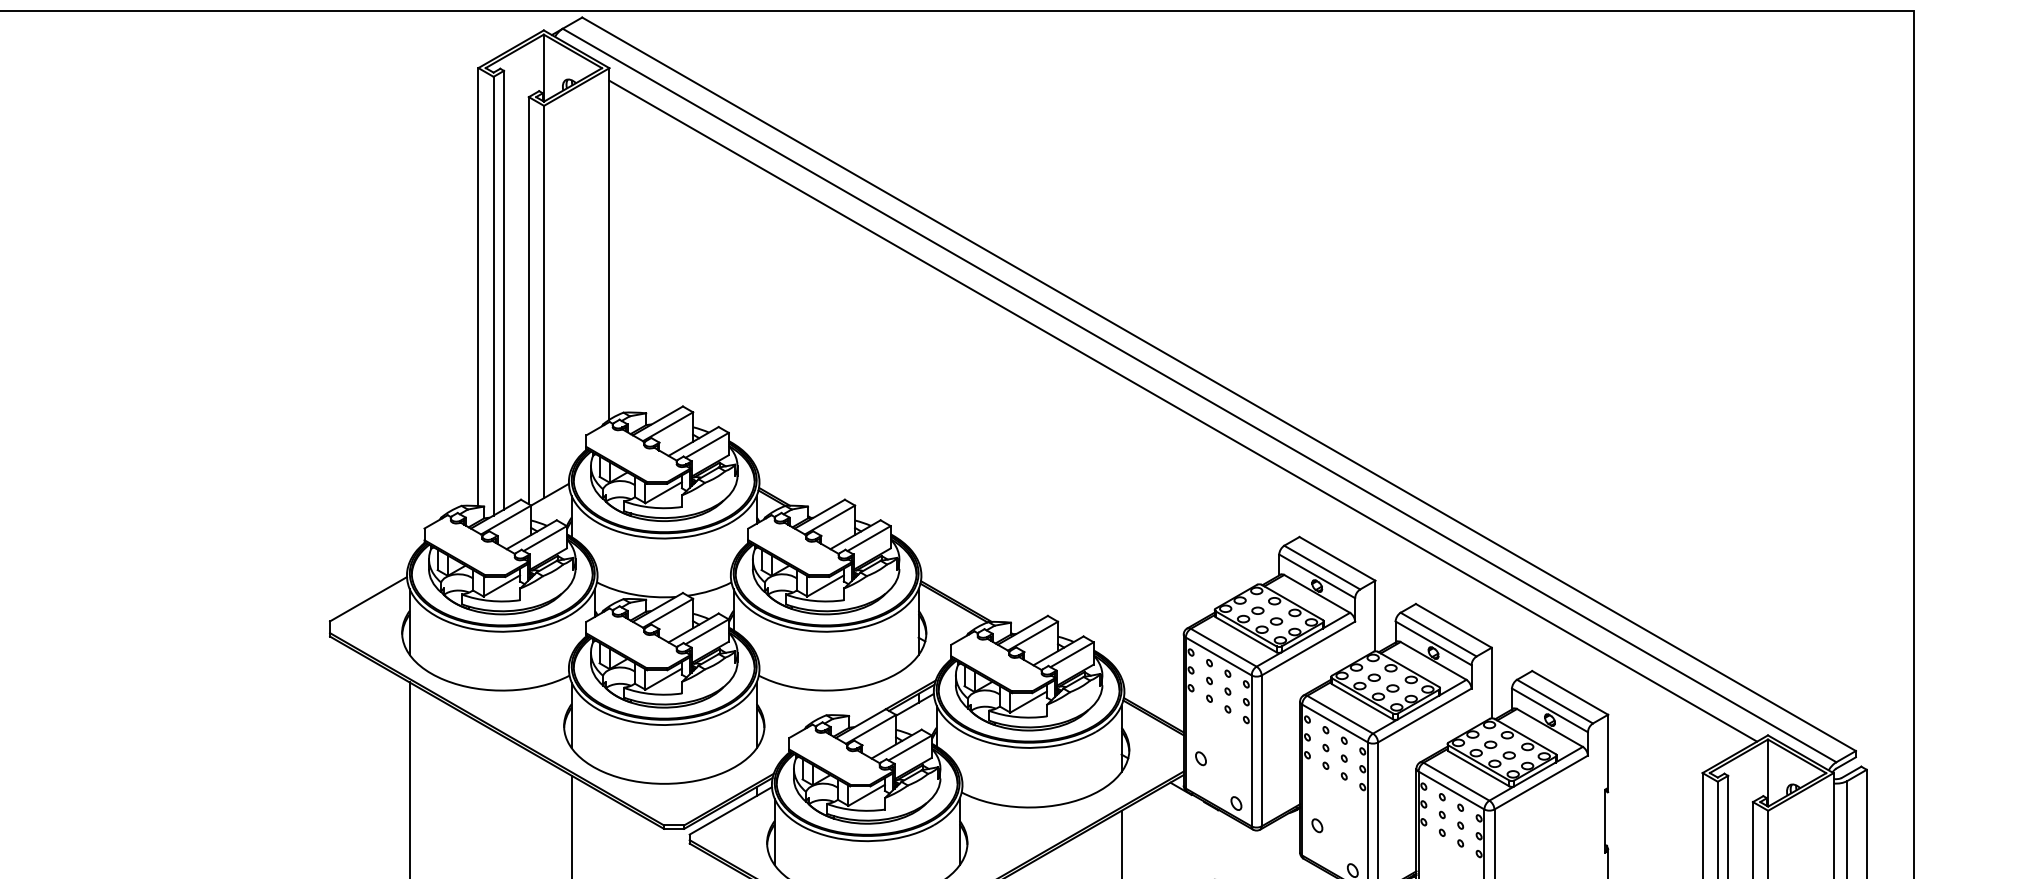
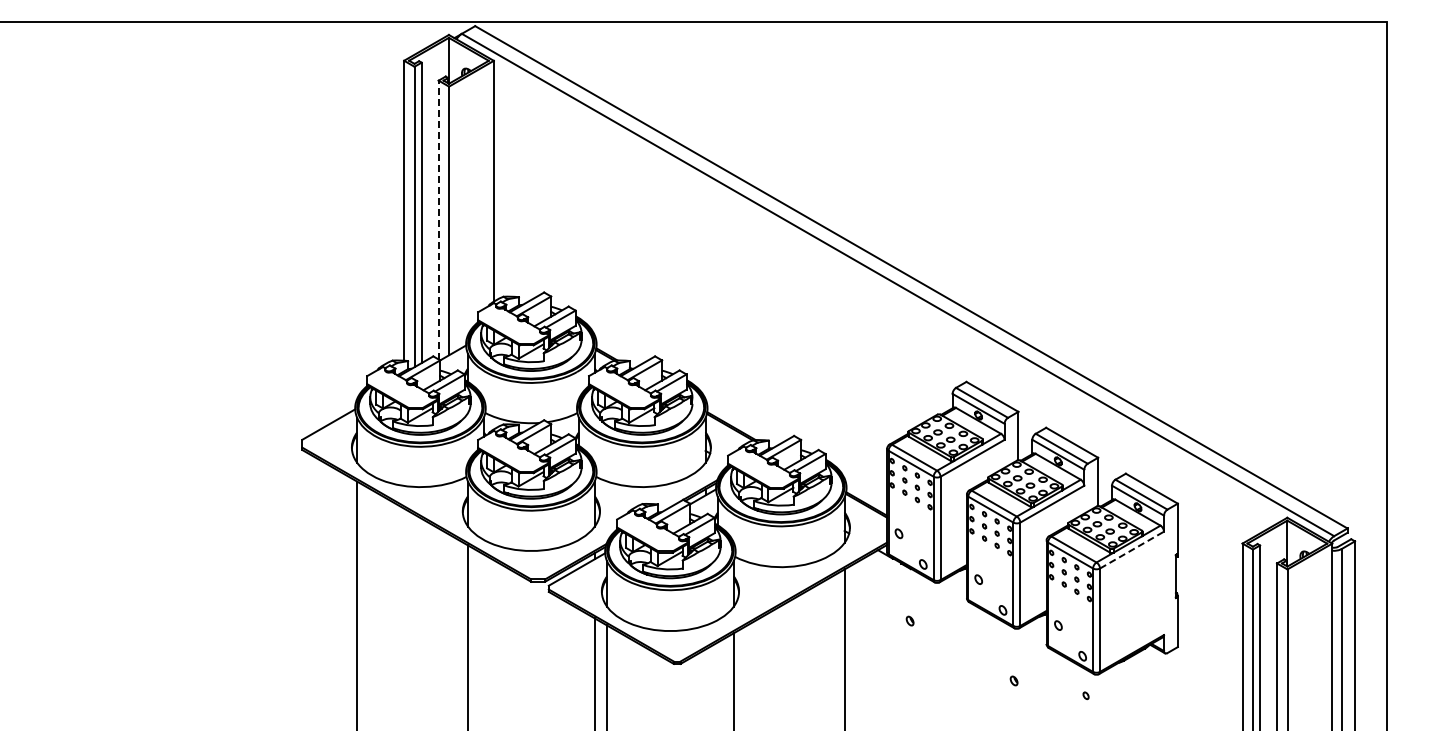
line: (528, 299) -> (438, 219), solid -> dashed
line: (1182, 410) -> (886, 295), removed
line: (1541, 783) -> (1132, 550), solid -> dashed

